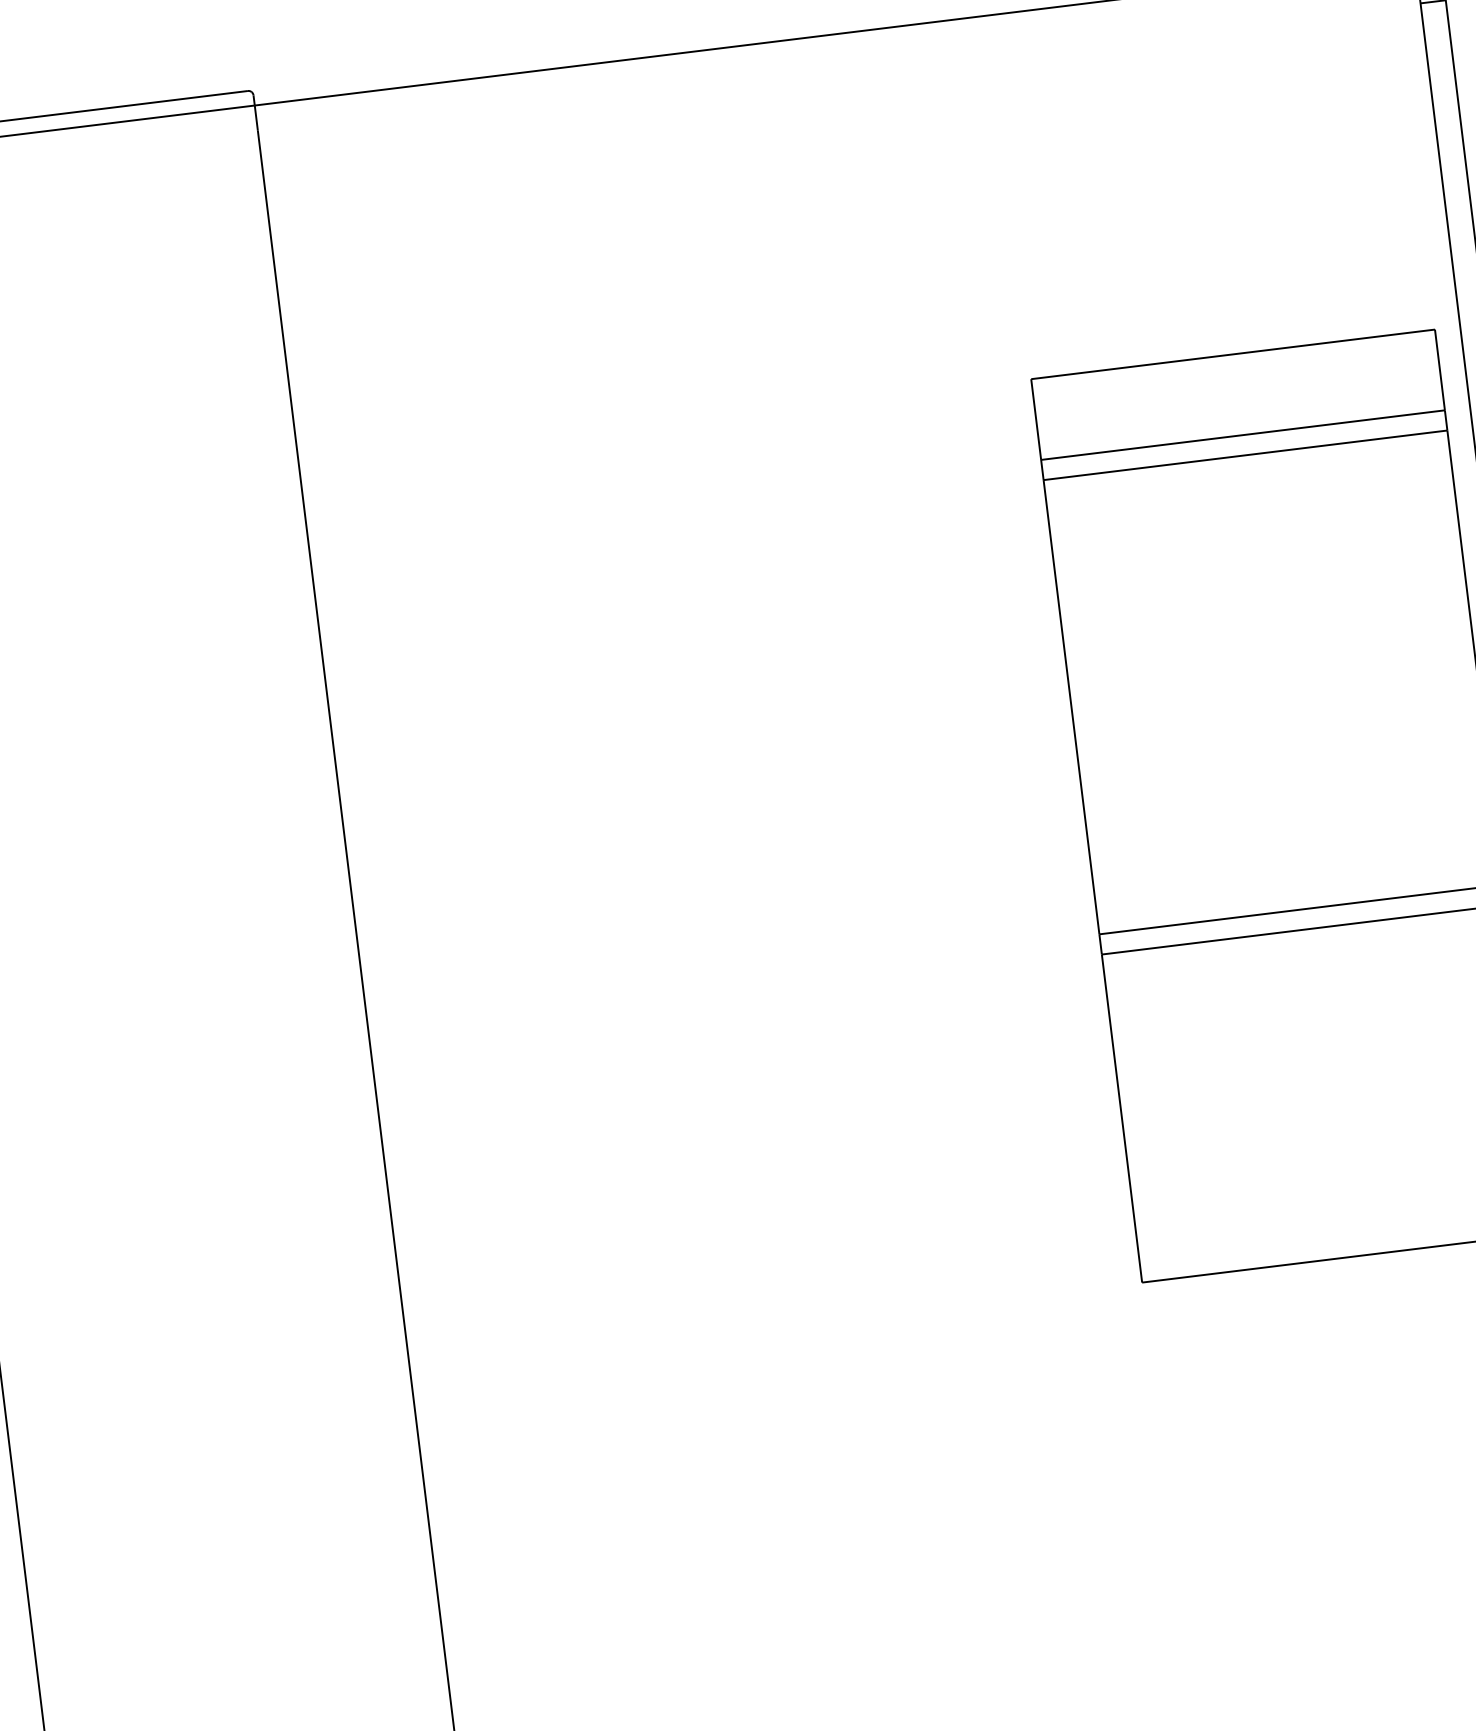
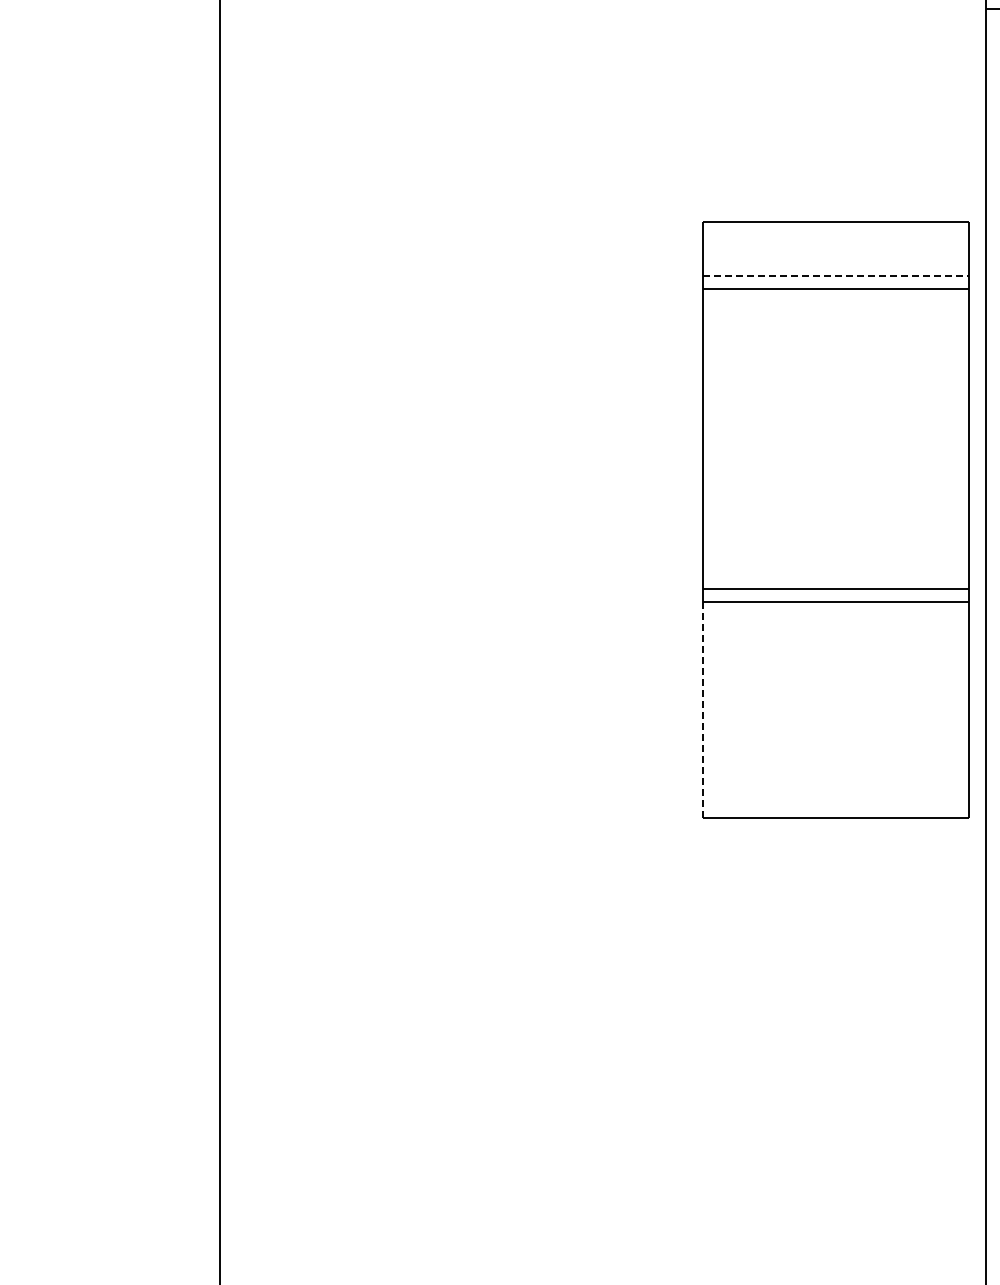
line: (1243, 434) -> (836, 275), solid -> dashed
line: (1121, 1117) -> (702, 709), solid -> dashed

